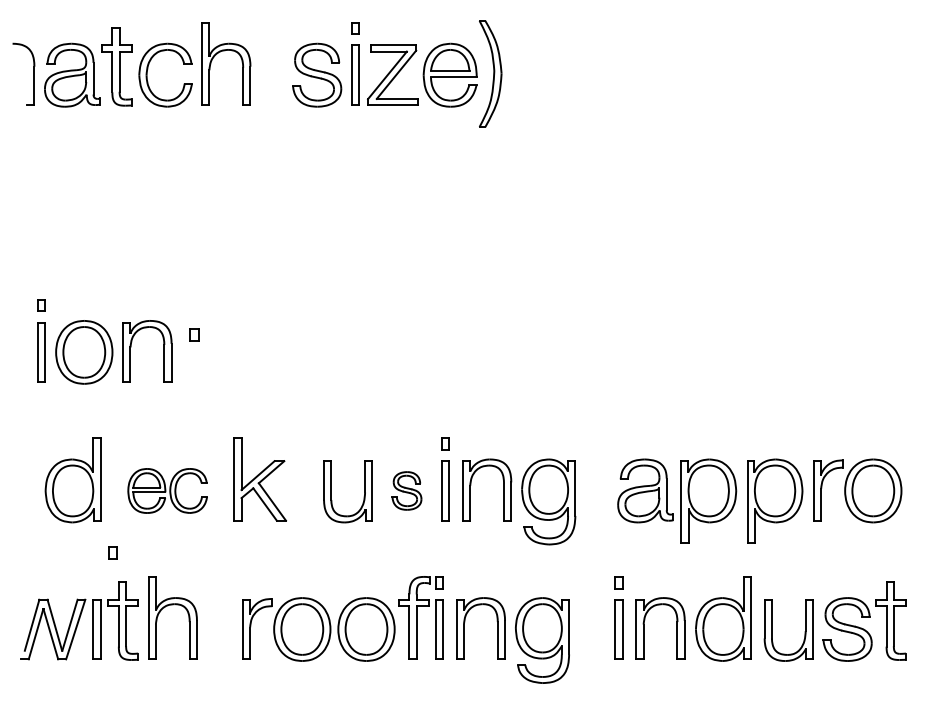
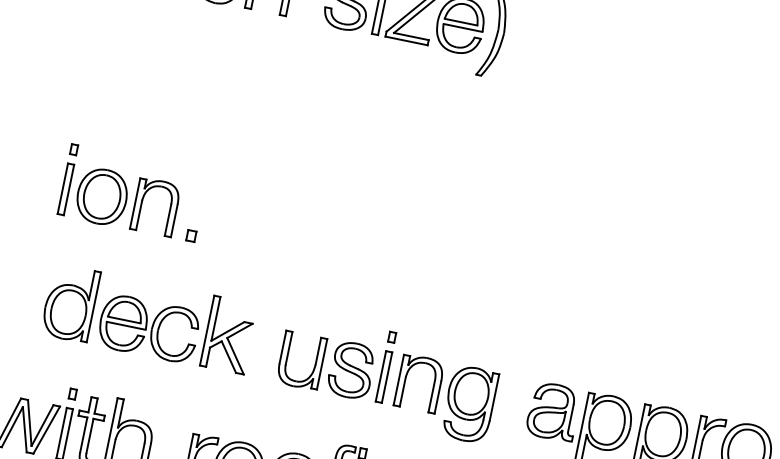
part: (194, 334) -> (191, 235), moved
part: (167, 490) -> (148, 328), size x1.43
part: (406, 490) -> (351, 369), size x1.67
part: (112, 552) -> (72, 393), moved

